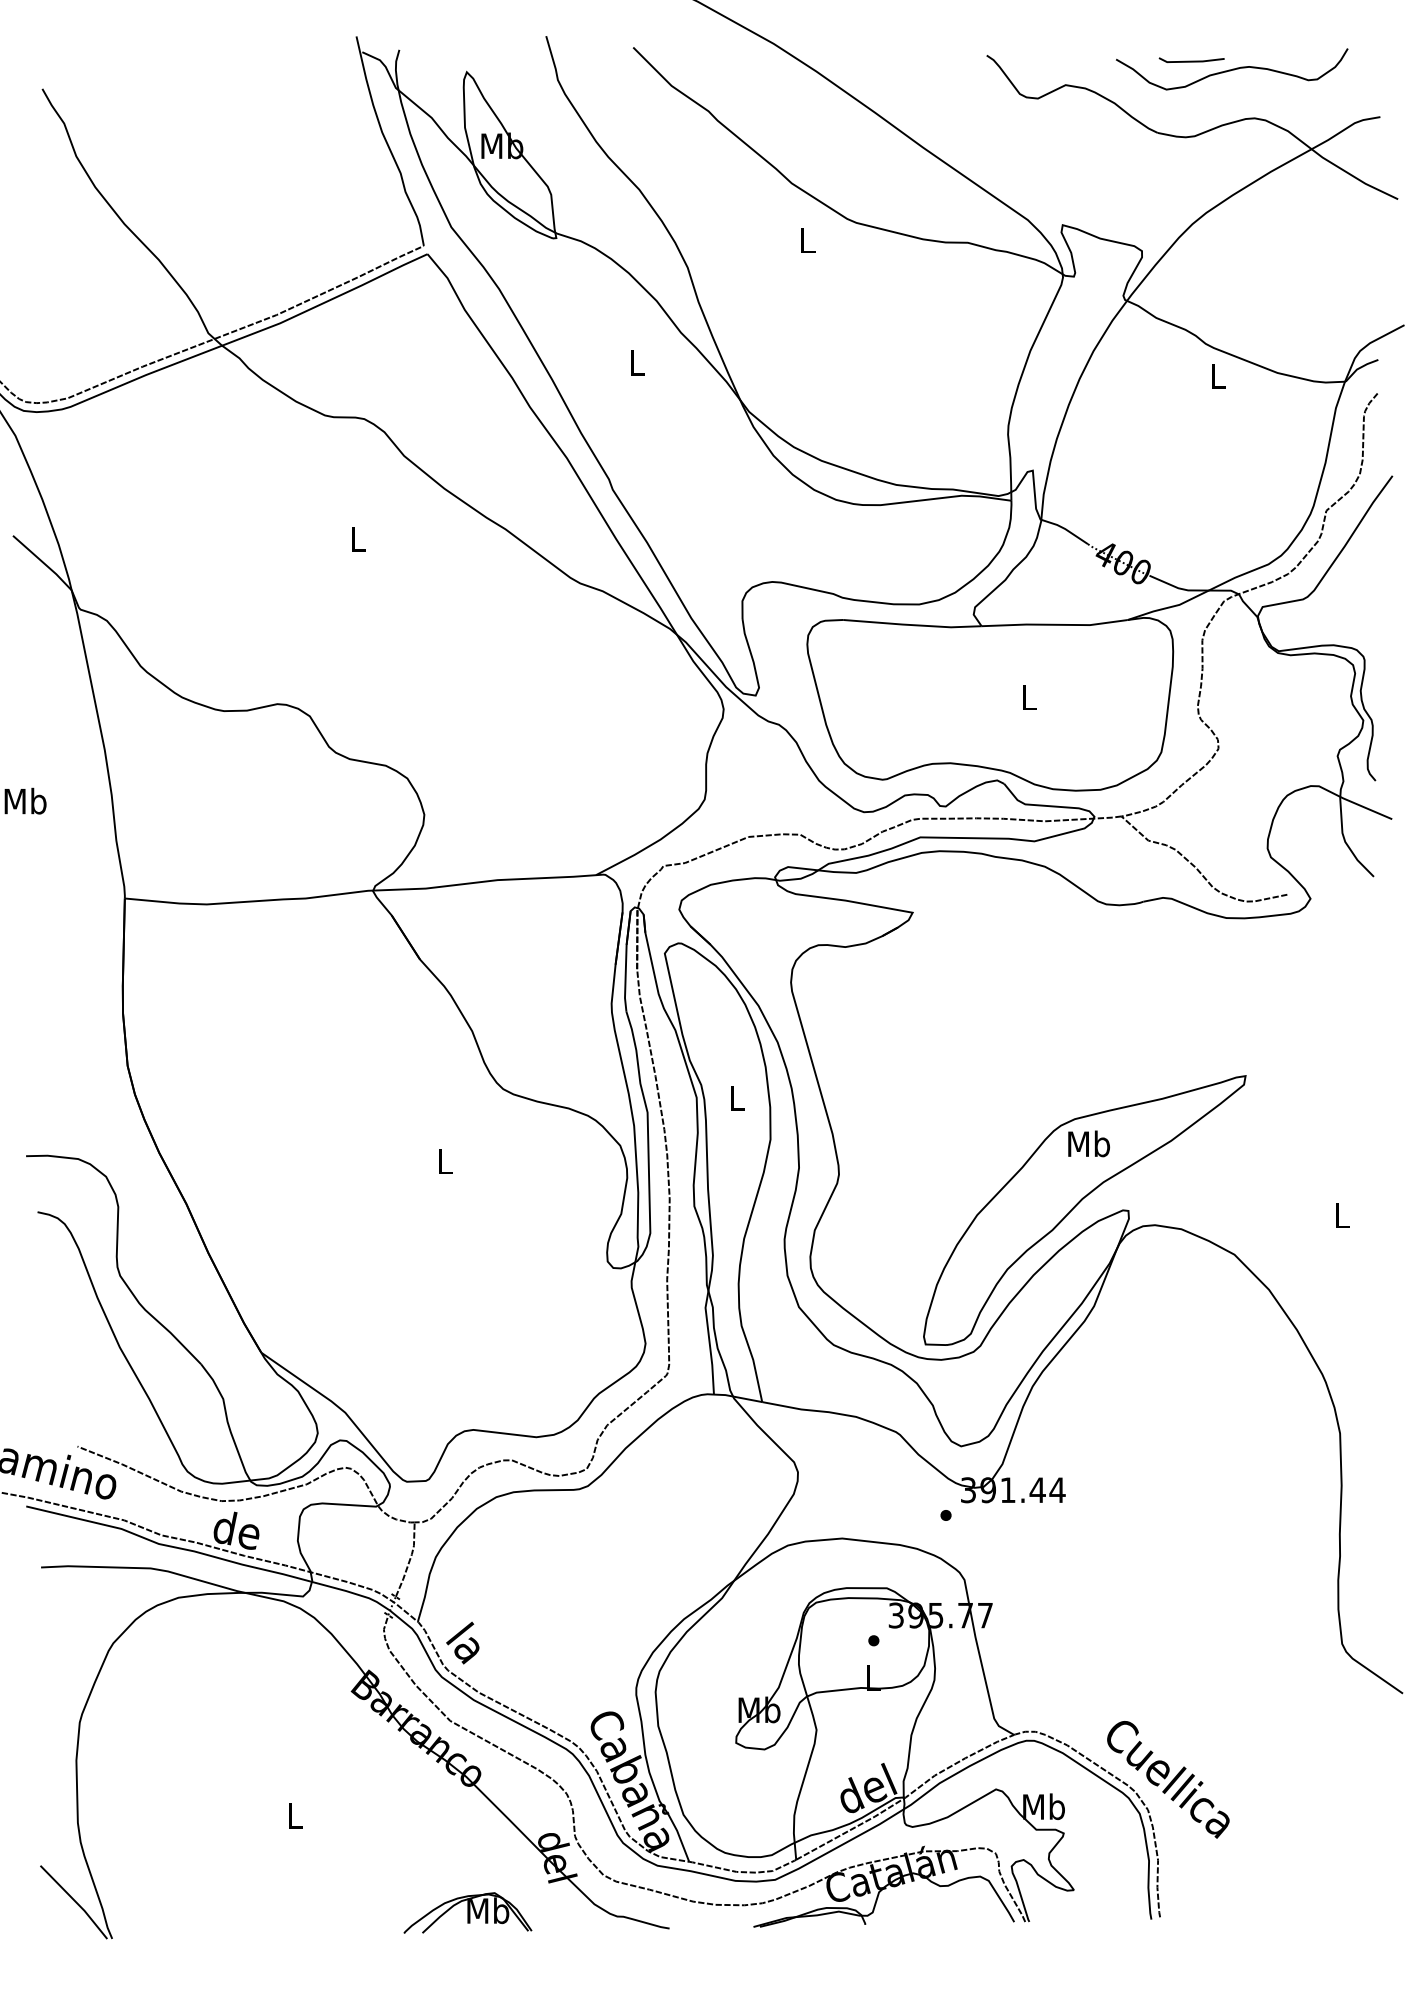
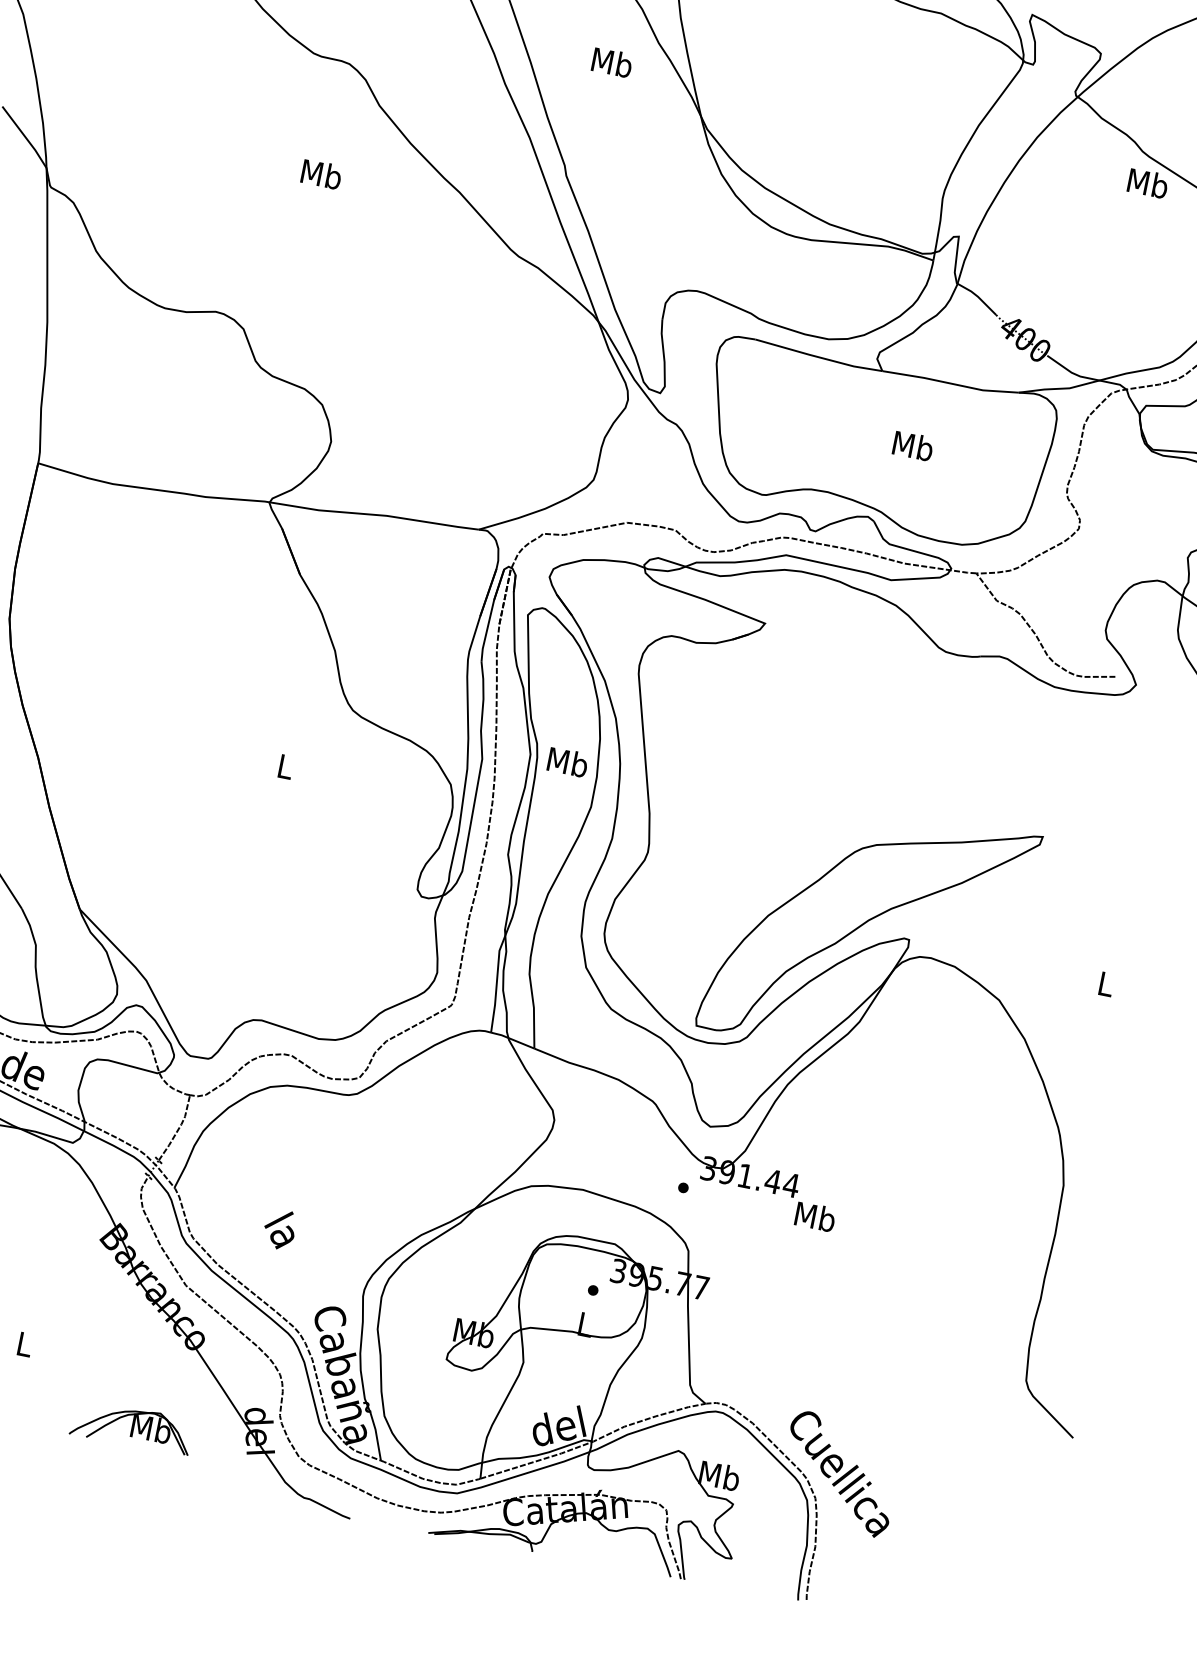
text: (636, 362) -> (612, 62), L -> Mb
text: (1218, 375) -> (1148, 183), L -> Mb
text: (358, 539) -> (321, 174), L -> Mb
text: (1029, 697) -> (913, 446), L -> Mb
text: (737, 1097) -> (568, 761), L -> Mb
text: (1088, 1143) -> (814, 1216), moved
text: (462, 1642) -> (279, 1228), moved
part: (467, 1912) -> (131, 1426), moved

